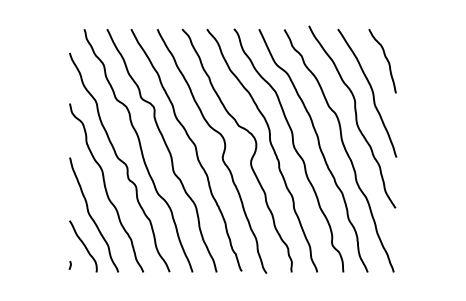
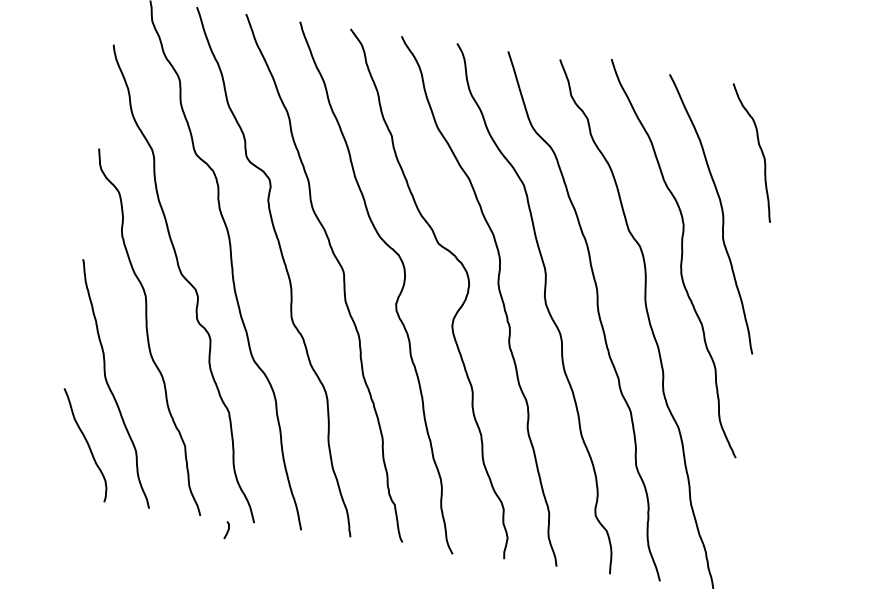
line: (69, 263) -> (226, 526), moved

